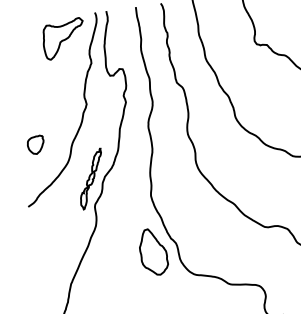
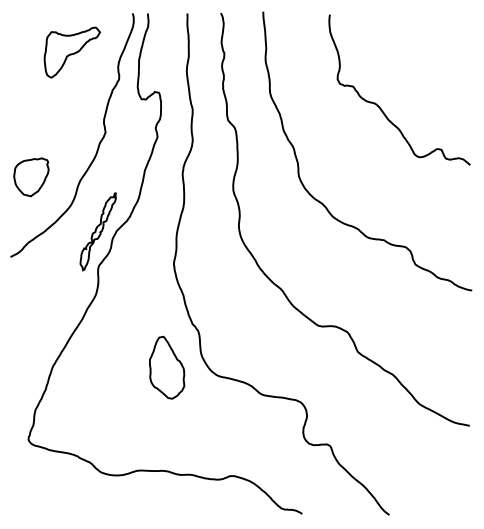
part: (63, 38) -> (71, 52), moved
part: (35, 144) -> (31, 176), size x1.6
part: (153, 251) -> (167, 367), moved

